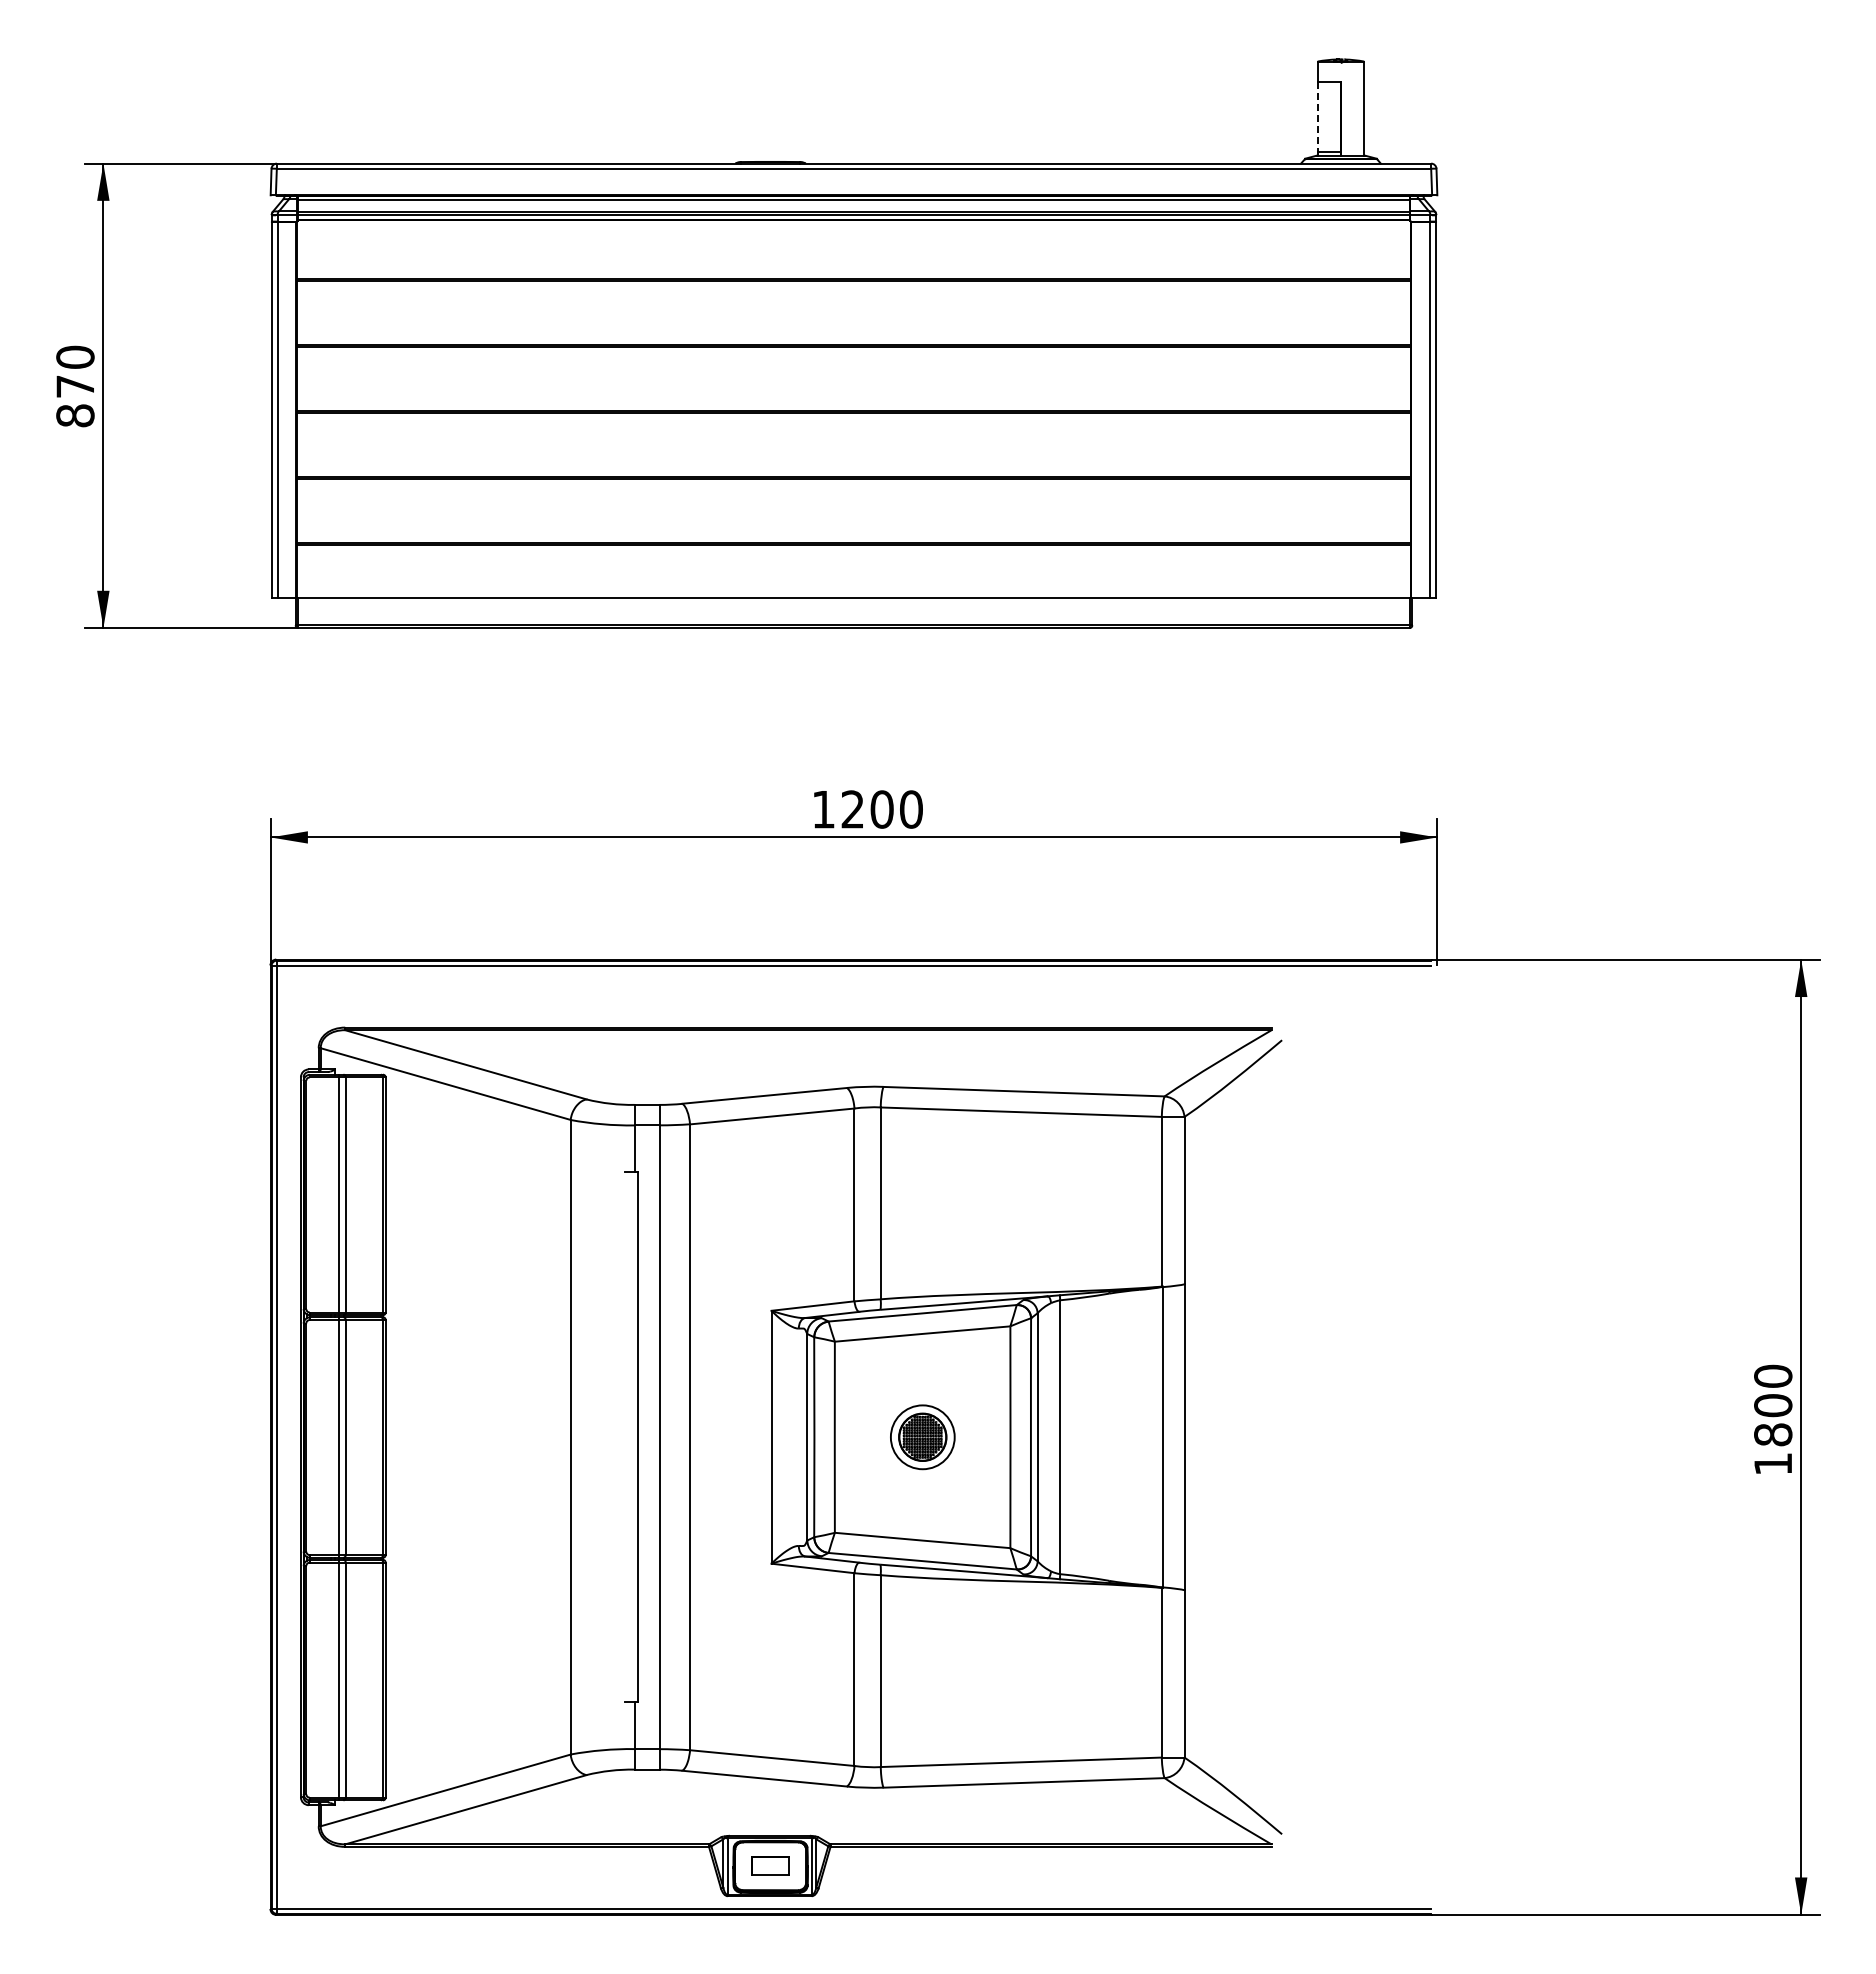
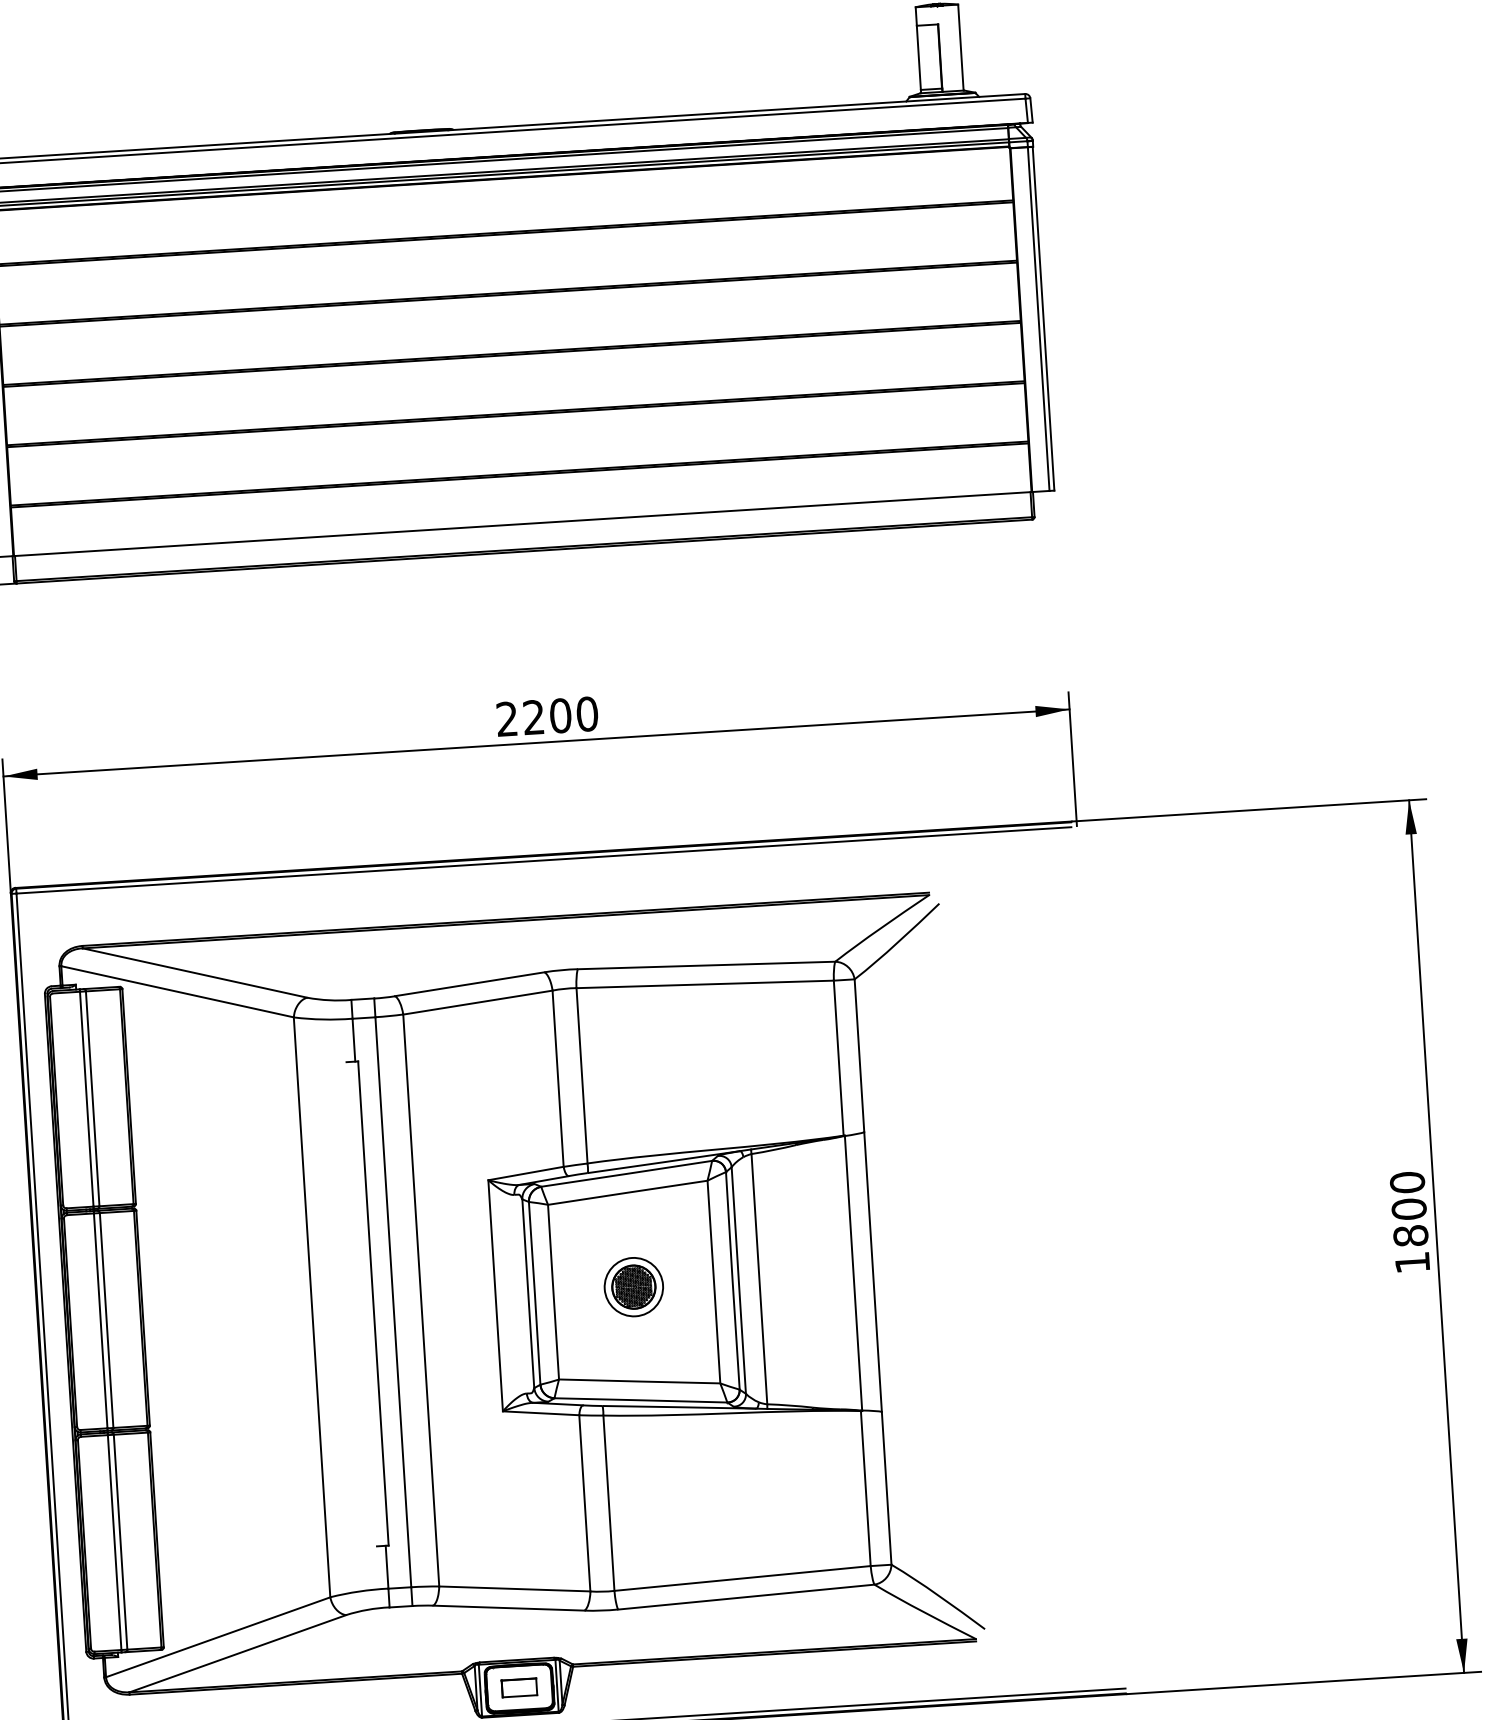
line: (1317, 117) -> (918, 58), dashed -> solid
text: (823, 809) -> (507, 719), 1200 -> 2200

